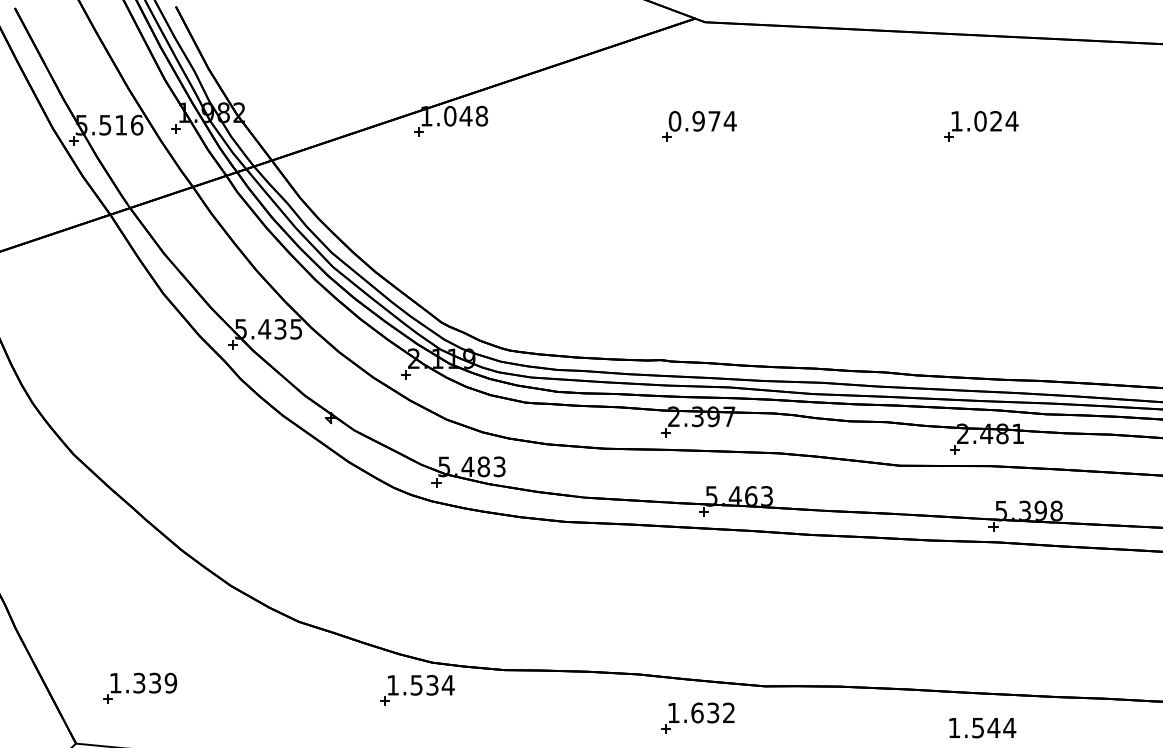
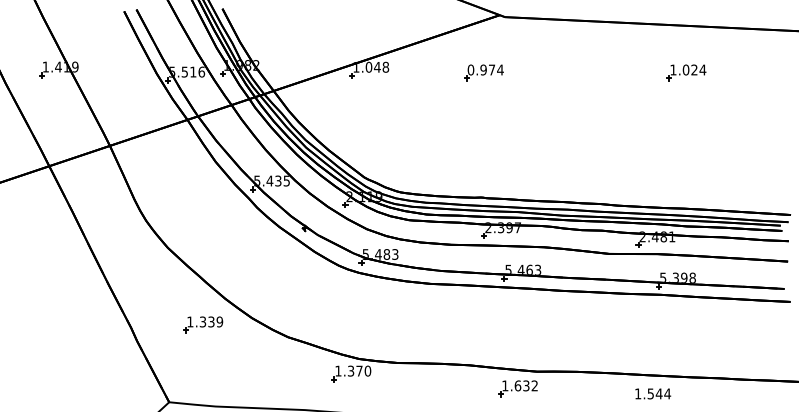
part: (698, 125) -> (483, 72), moved
part: (981, 125) -> (686, 72), moved
text: (432, 684) -> (359, 370), 1.534 -> 1.370
part: (140, 687) -> (203, 324), moved
part: (696, 717) -> (517, 388), moved

